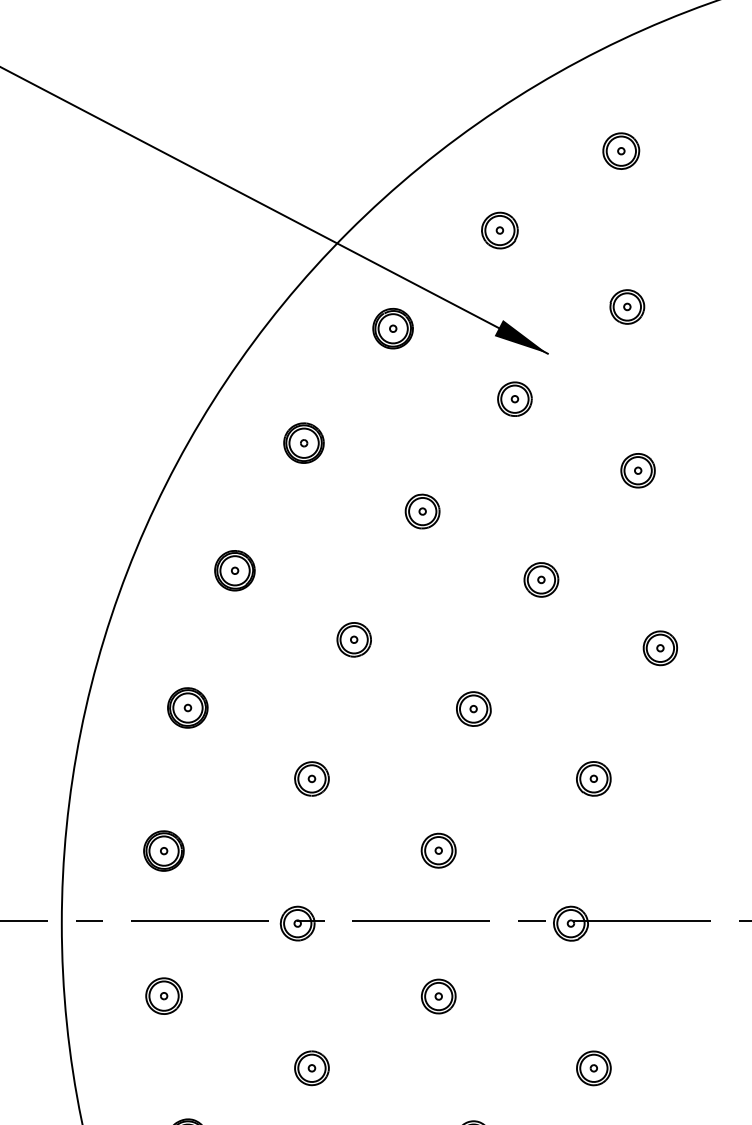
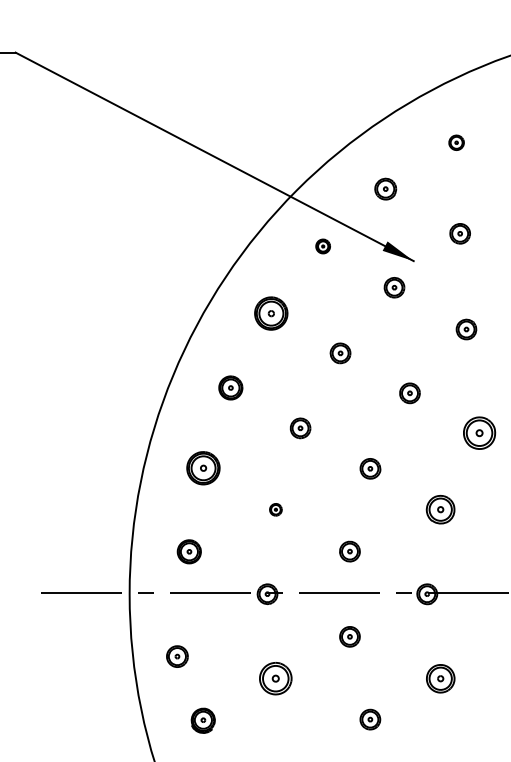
part: (621, 150) -> (456, 142), size x0.7
part: (391, 328) -> (322, 246), size x0.6
part: (302, 441) -> (270, 312), size x1.4
part: (660, 648) -> (479, 433), size x1.6
part: (186, 706) -> (202, 467), size x1.4
part: (311, 778) -> (275, 509), size x0.6
part: (593, 778) -> (440, 509), size x1.4
part: (164, 995) -> (177, 656), moved
part: (311, 1067) -> (275, 678), size x1.6
part: (593, 1067) -> (440, 678), size x1.4

